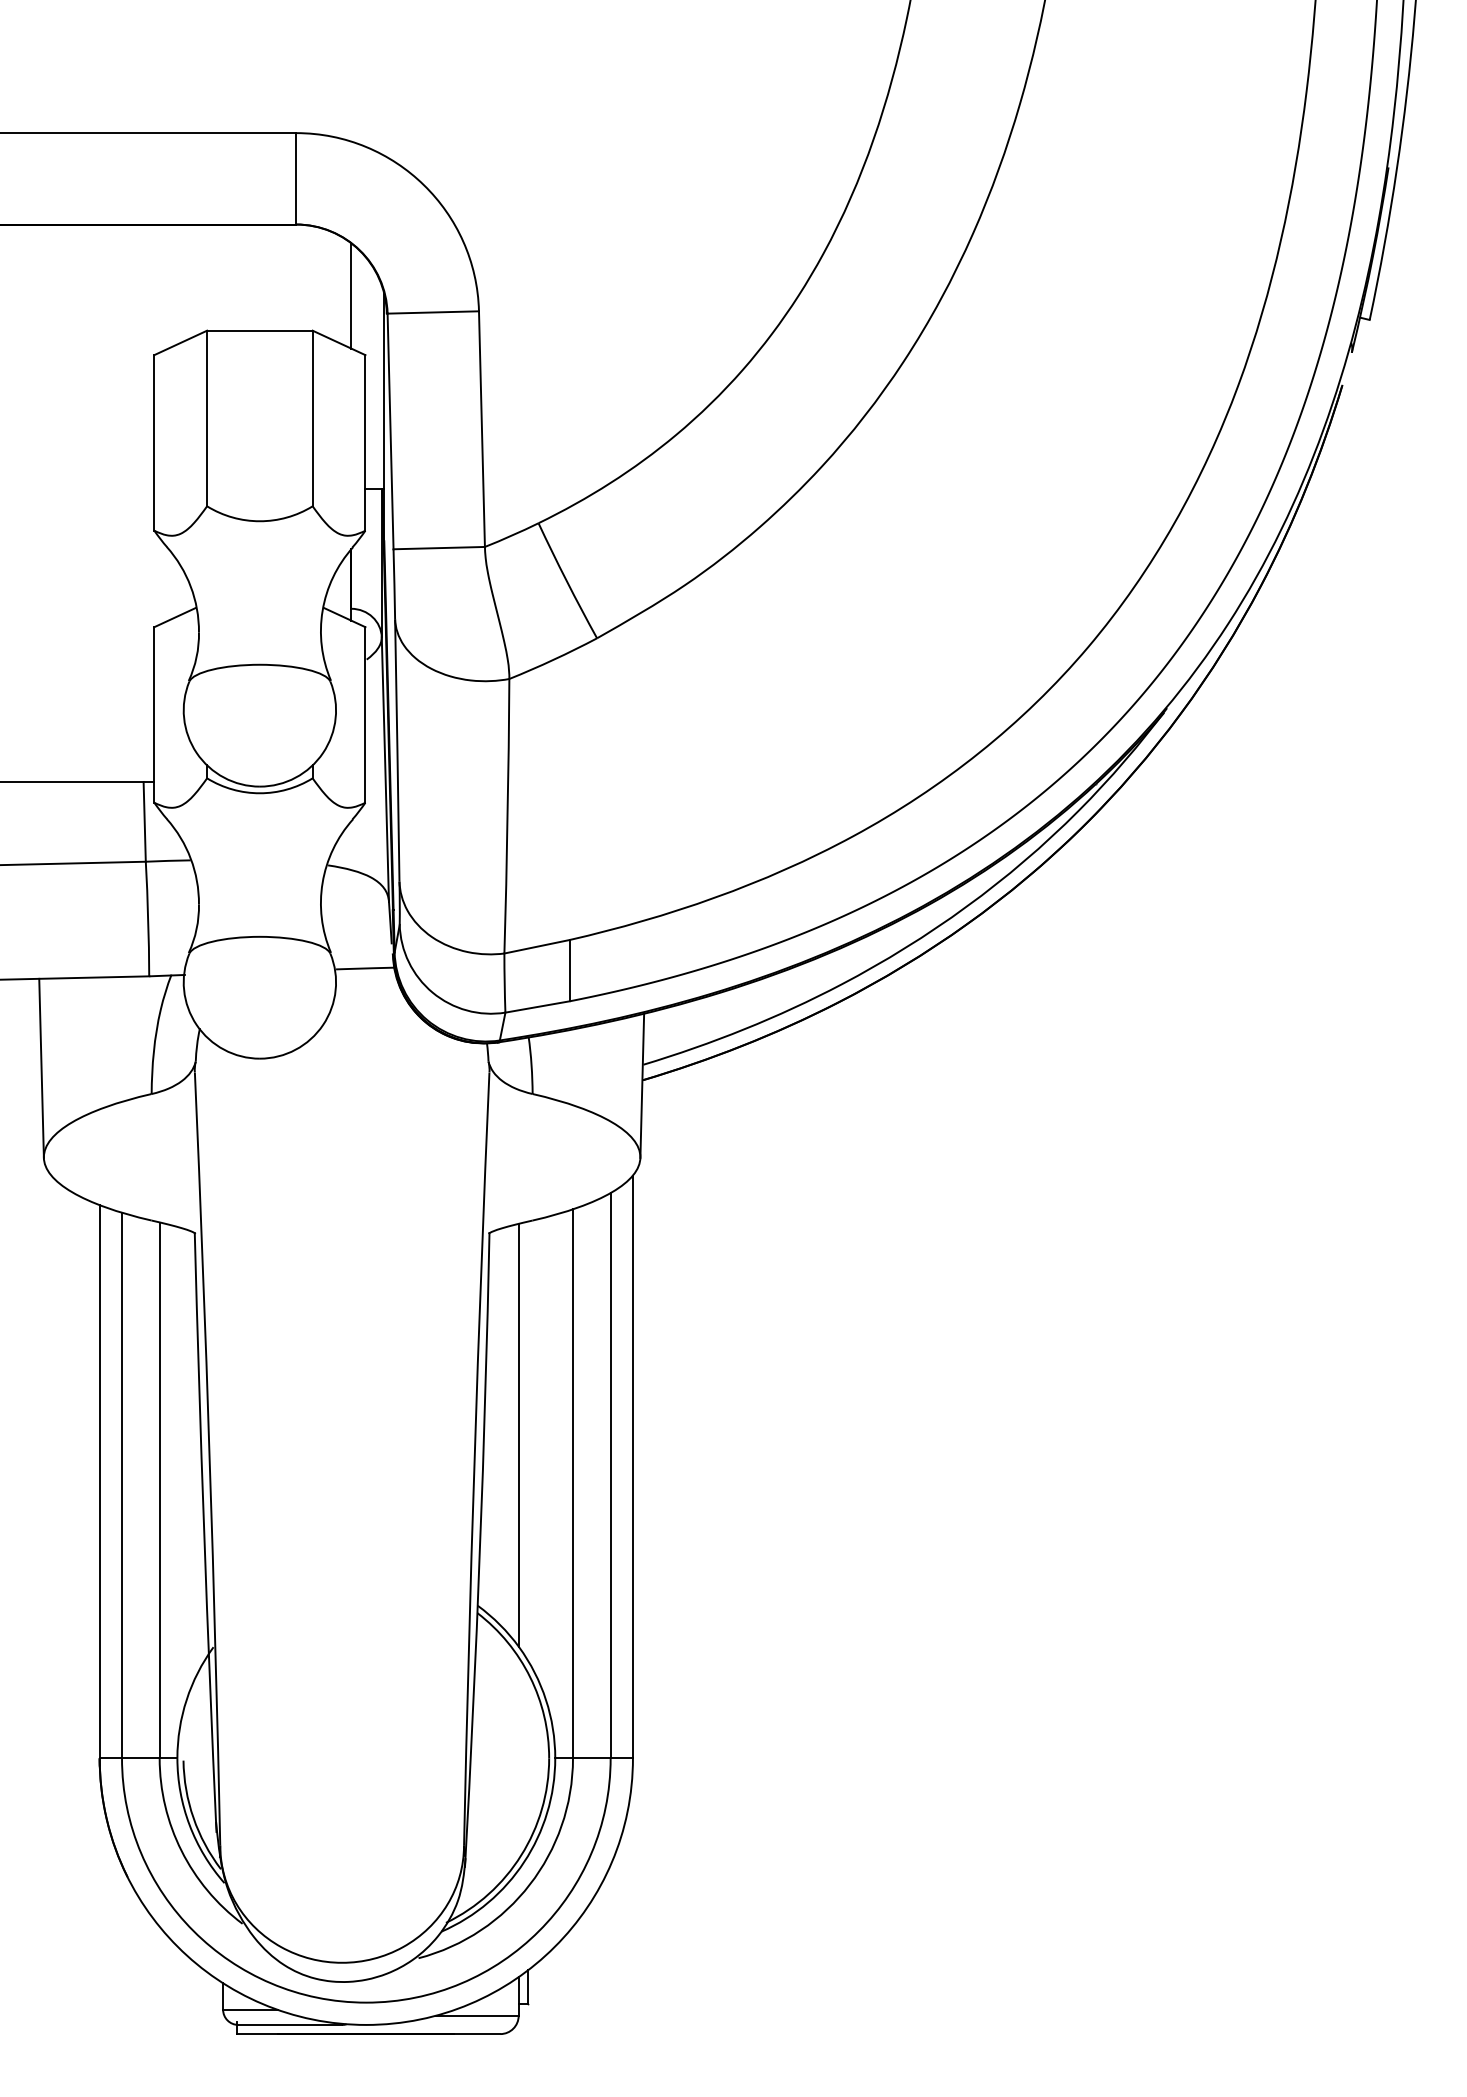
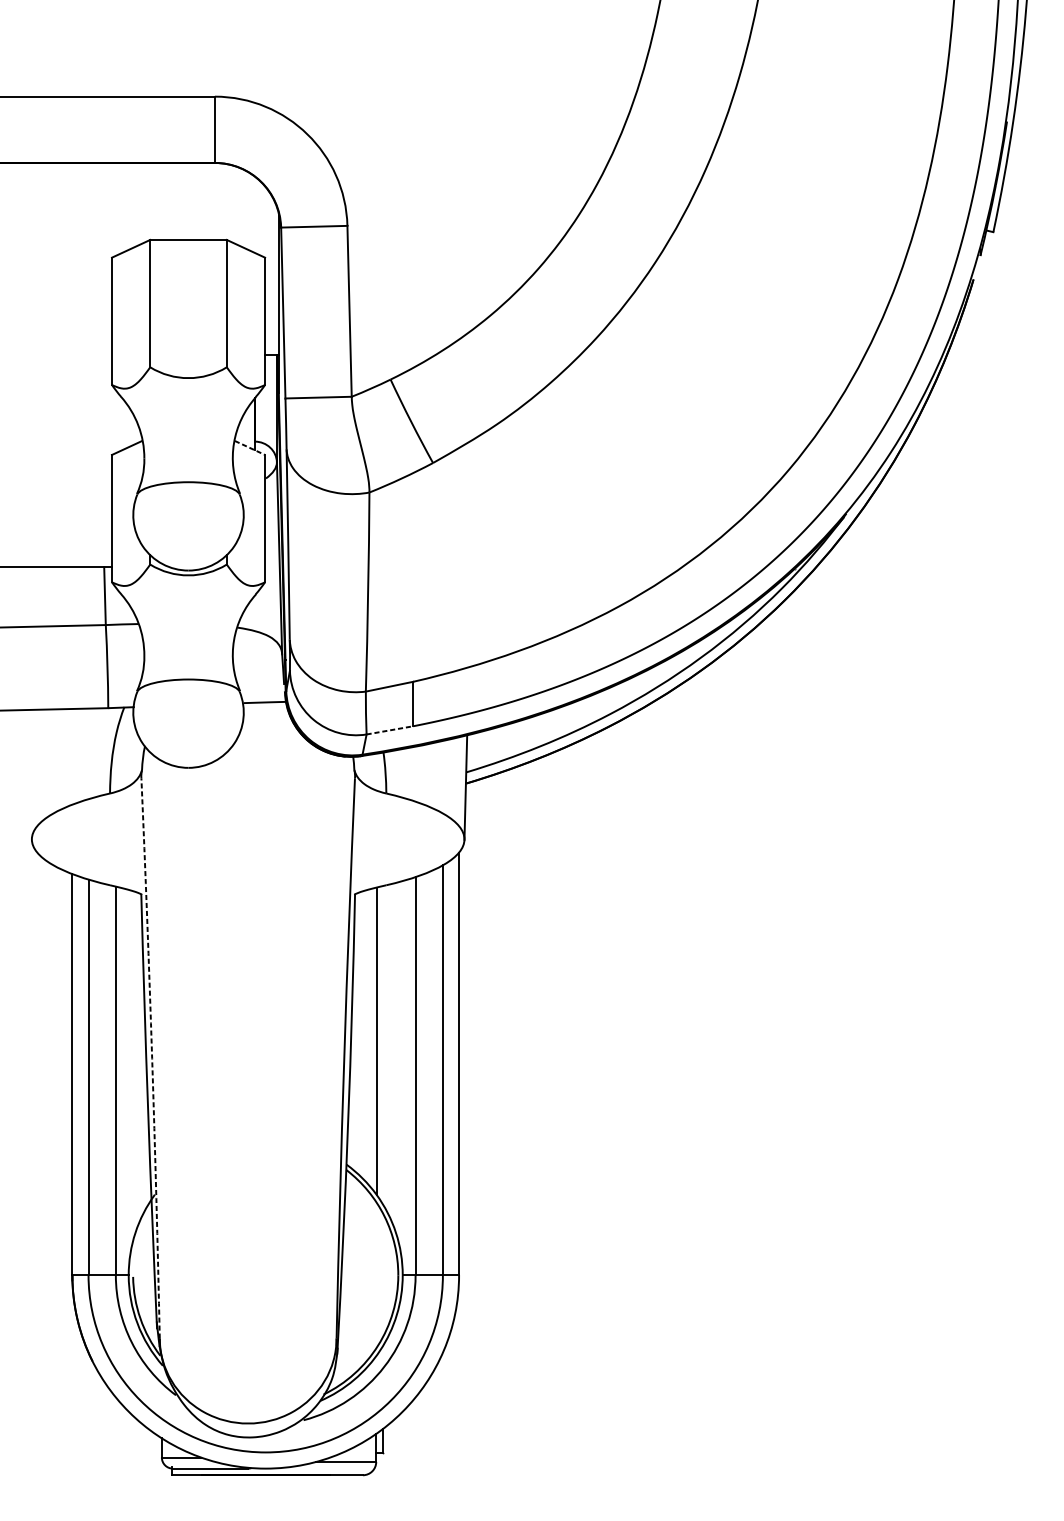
line: (351, 295) -> (254, 214), removed
line: (344, 617) -> (249, 447), solid -> dashed
line: (537, 1006) -> (389, 730), solid -> dashed
line: (41, 1067) -> (30, 774), removed
arc: (209, 1459) -> (151, 1058), solid -> dashed

